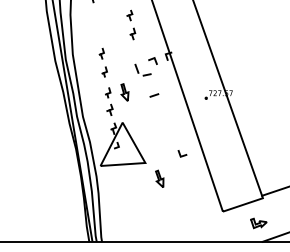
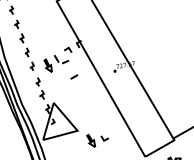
part: (131, 24) -> (19, 31), moved
part: (124, 92) -> (48, 65), moved
line: (183, 154) -> (105, 138), moved

